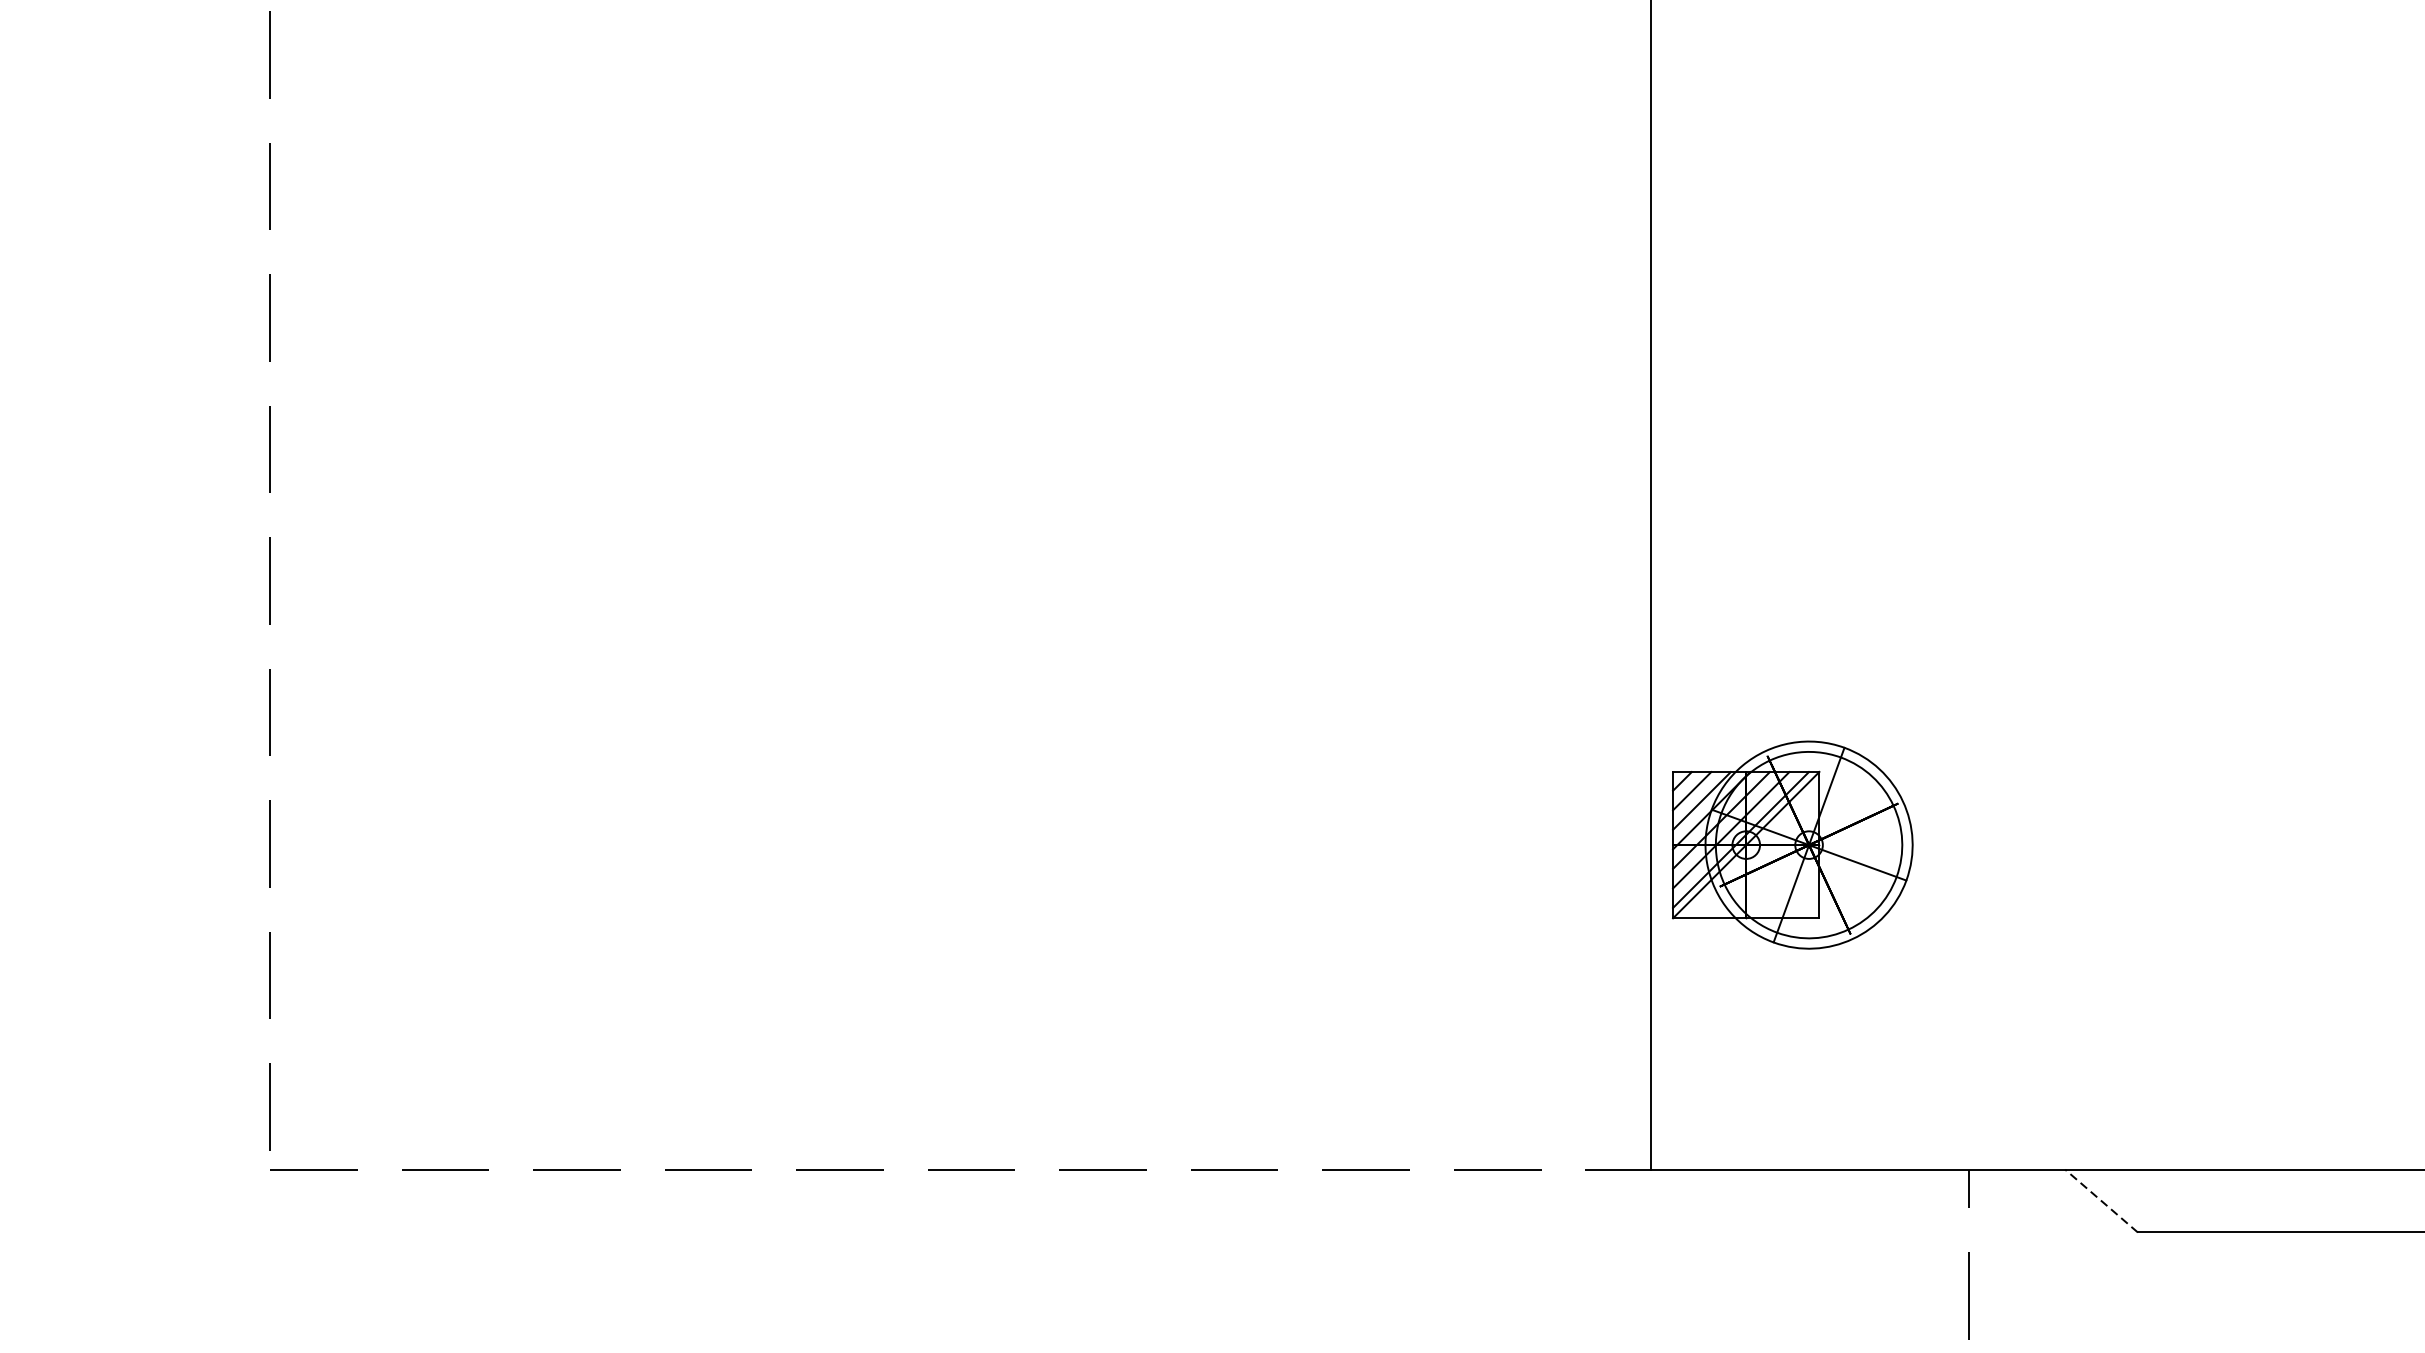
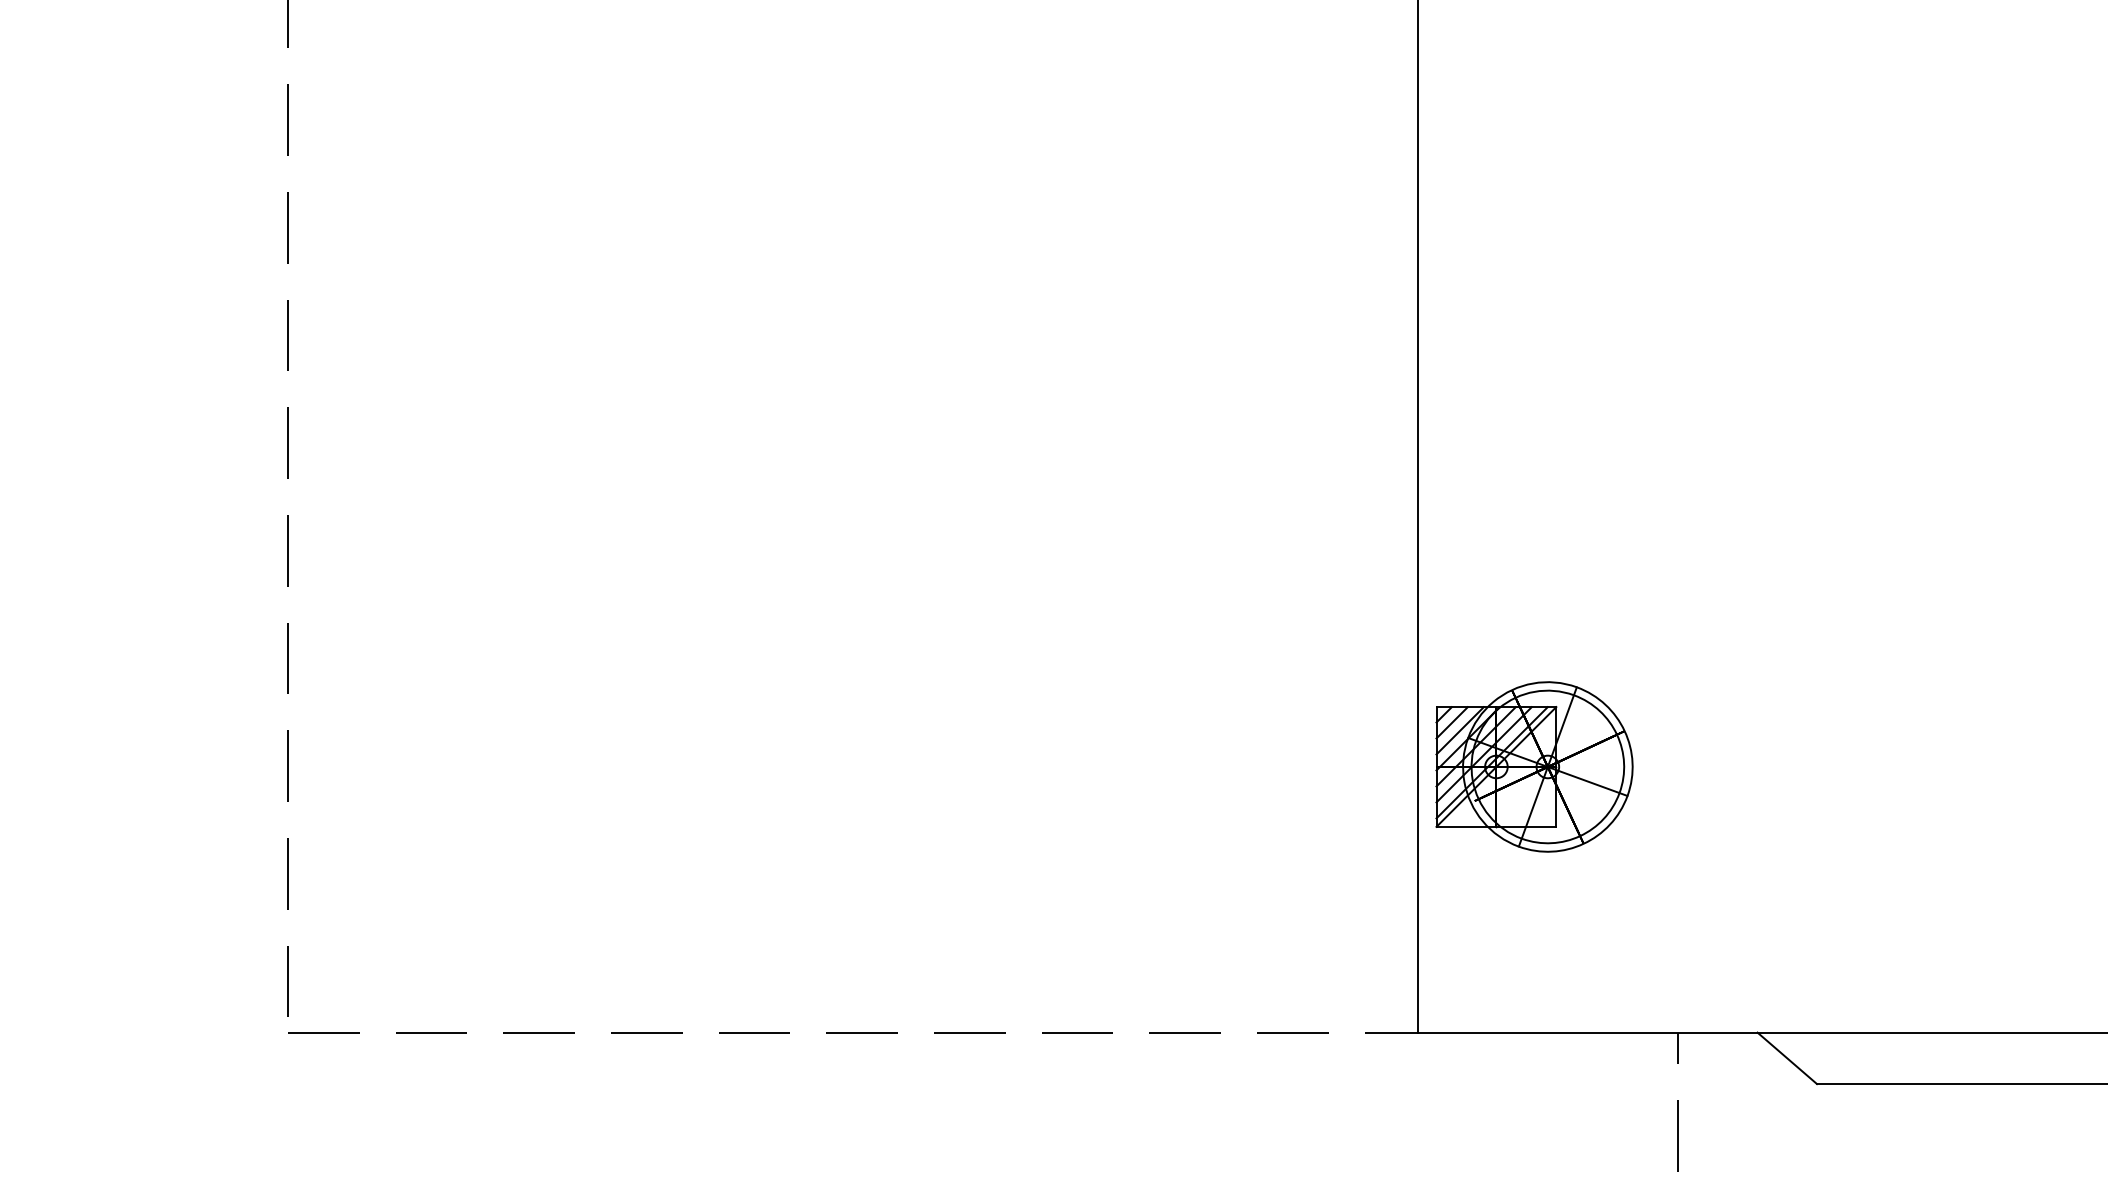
line: (2100, 1201) -> (1786, 1058), dashed -> solid

